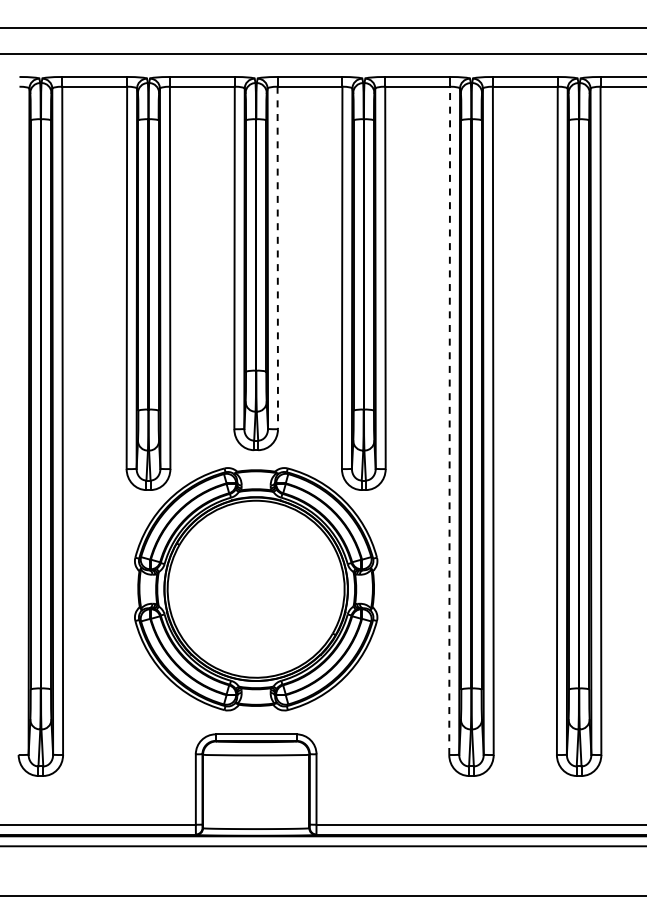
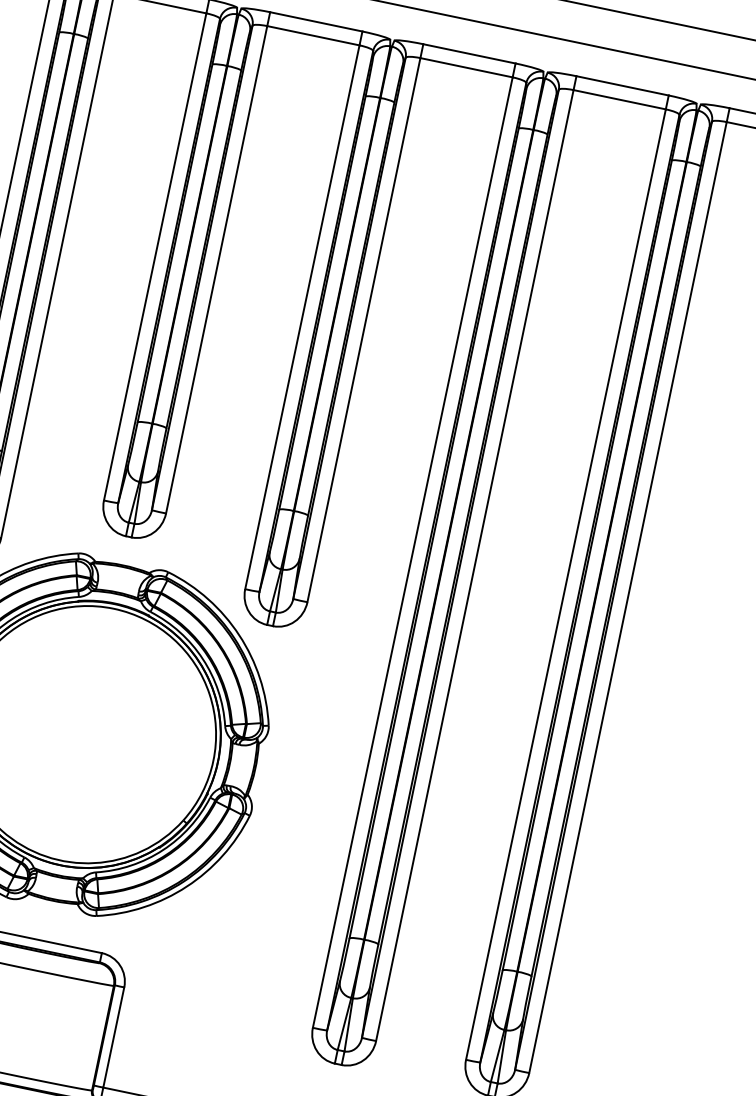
line: (277, 258) -> (216, 270), dashed -> solid
line: (449, 420) -> (412, 552), dashed -> solid

